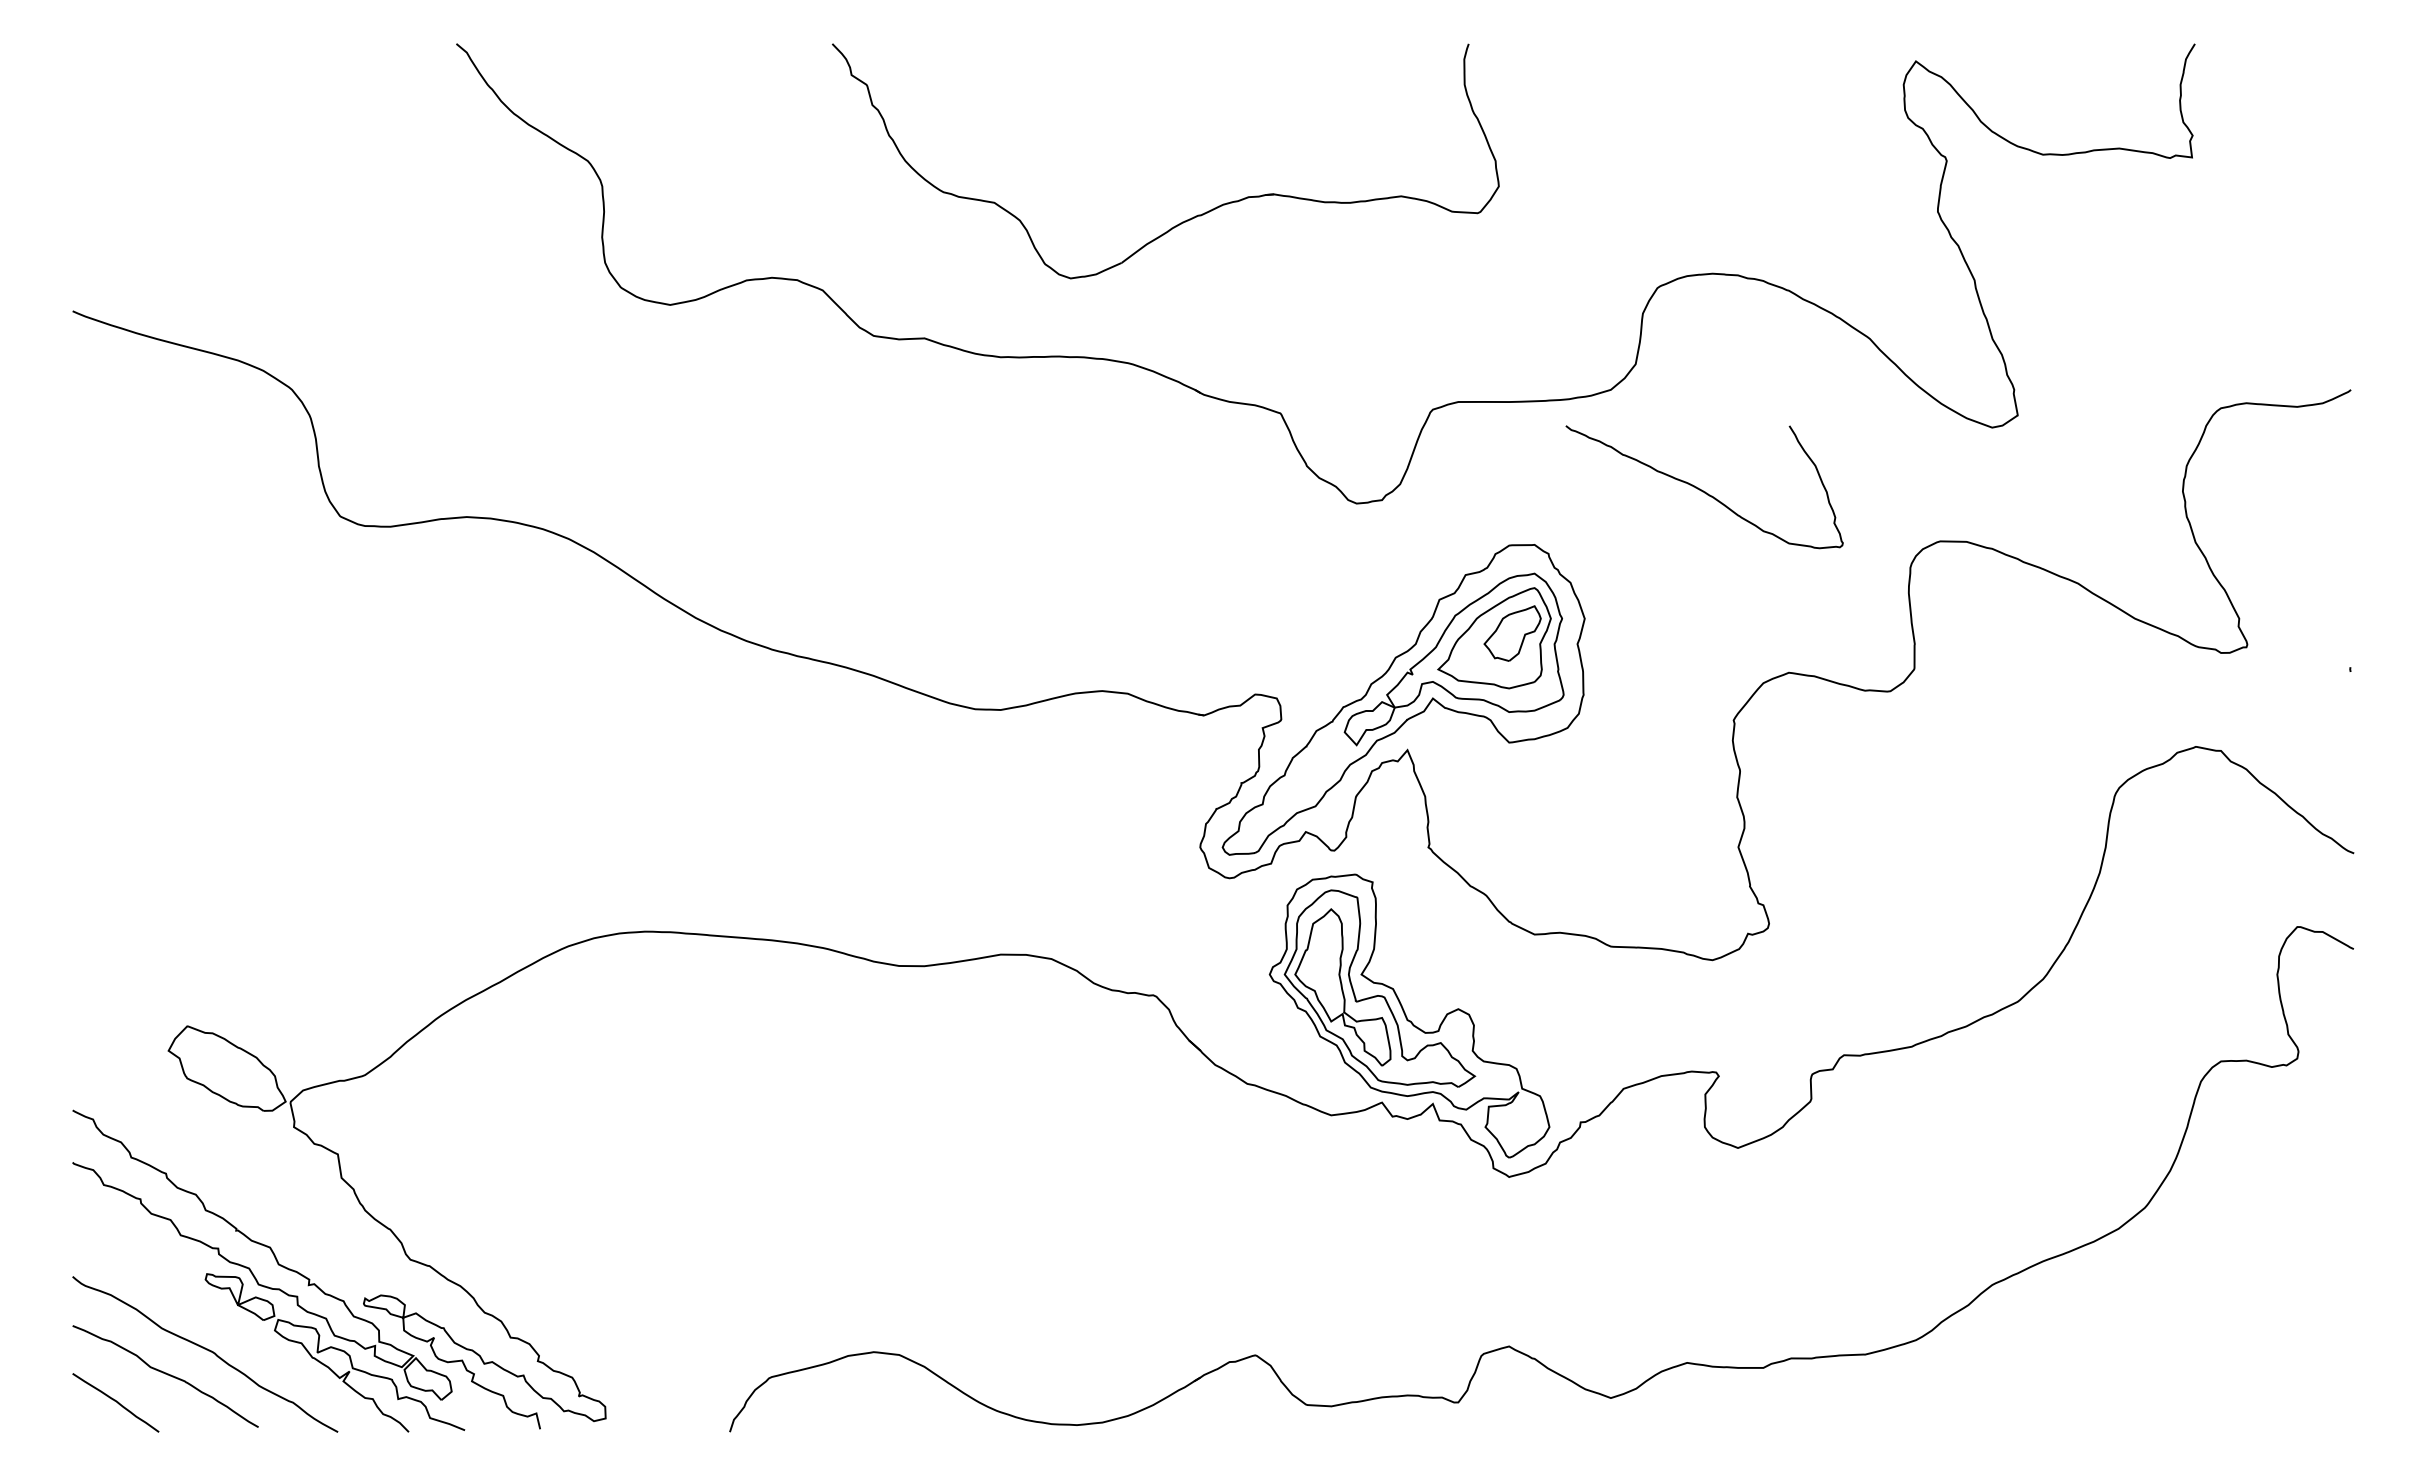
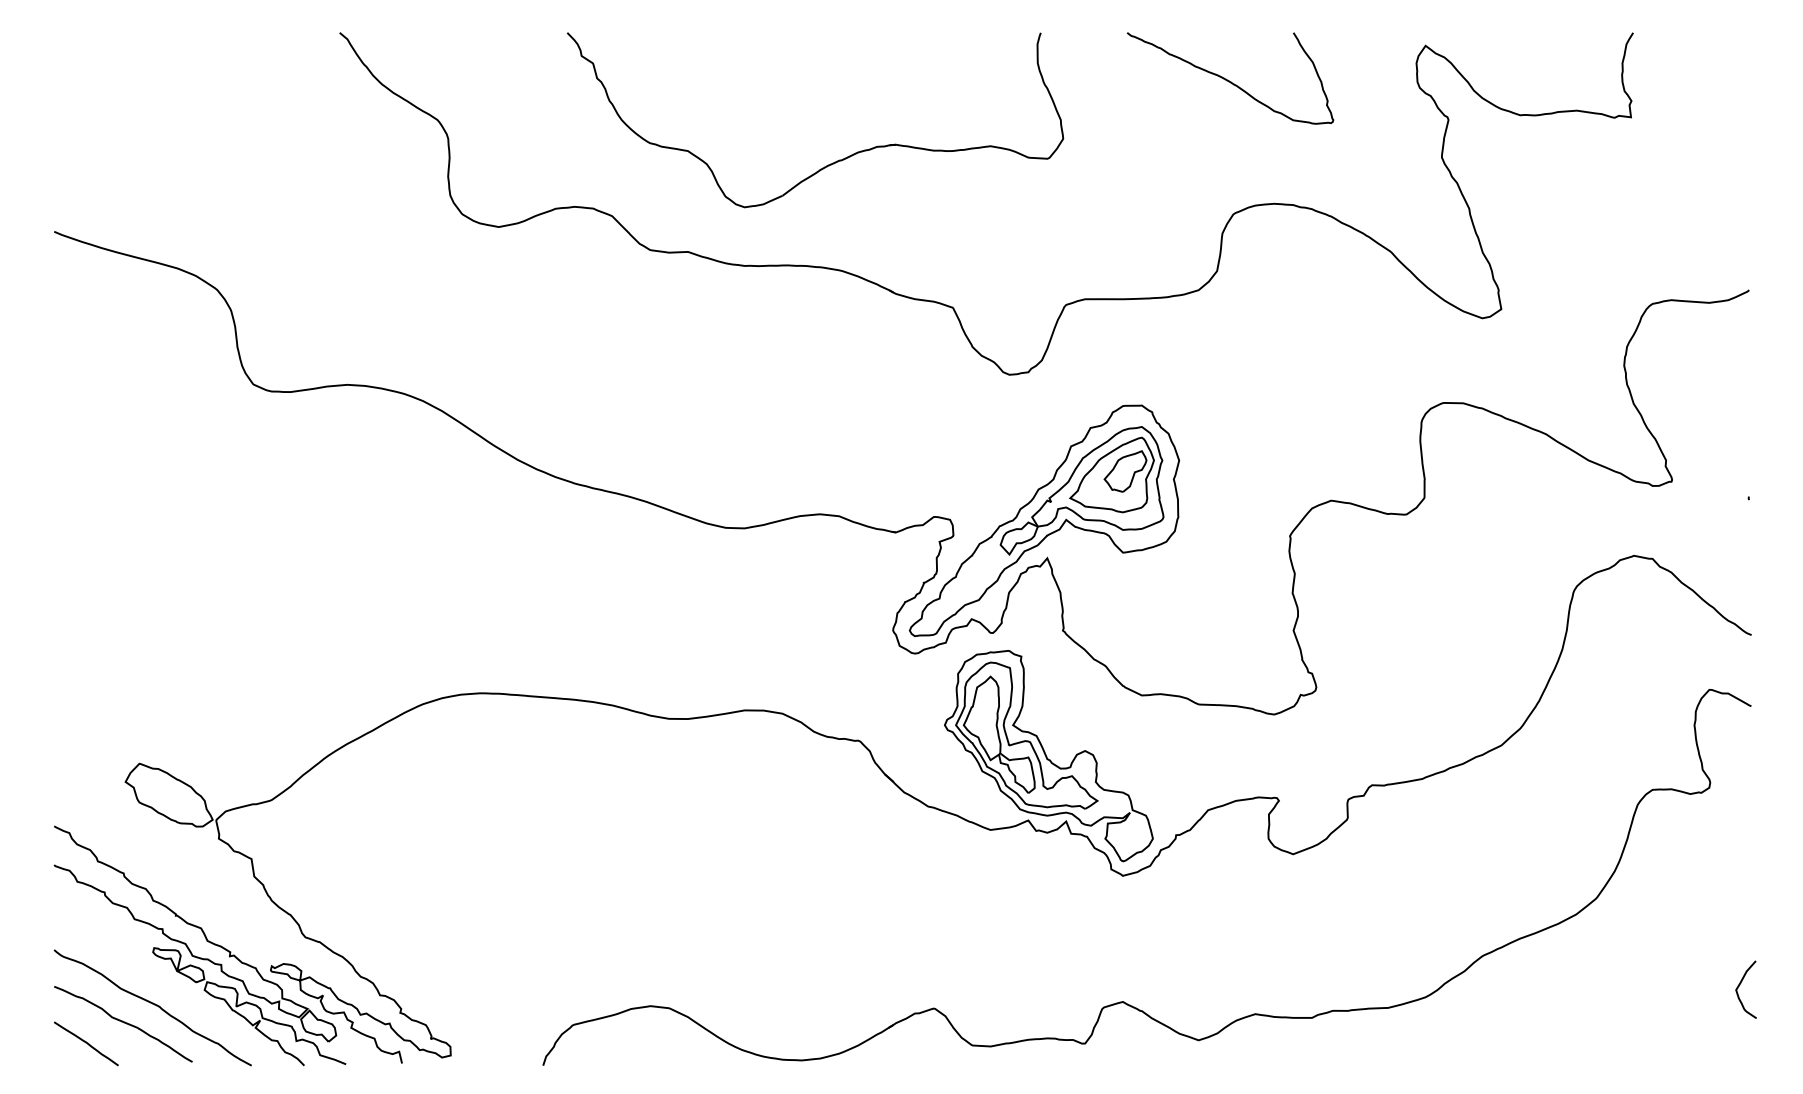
part: (1193, 216) -> (836, 161), moved
curve: (1703, 490) -> (1229, 80), moved
curve: (2338, 1324) -> (1739, 985), added

